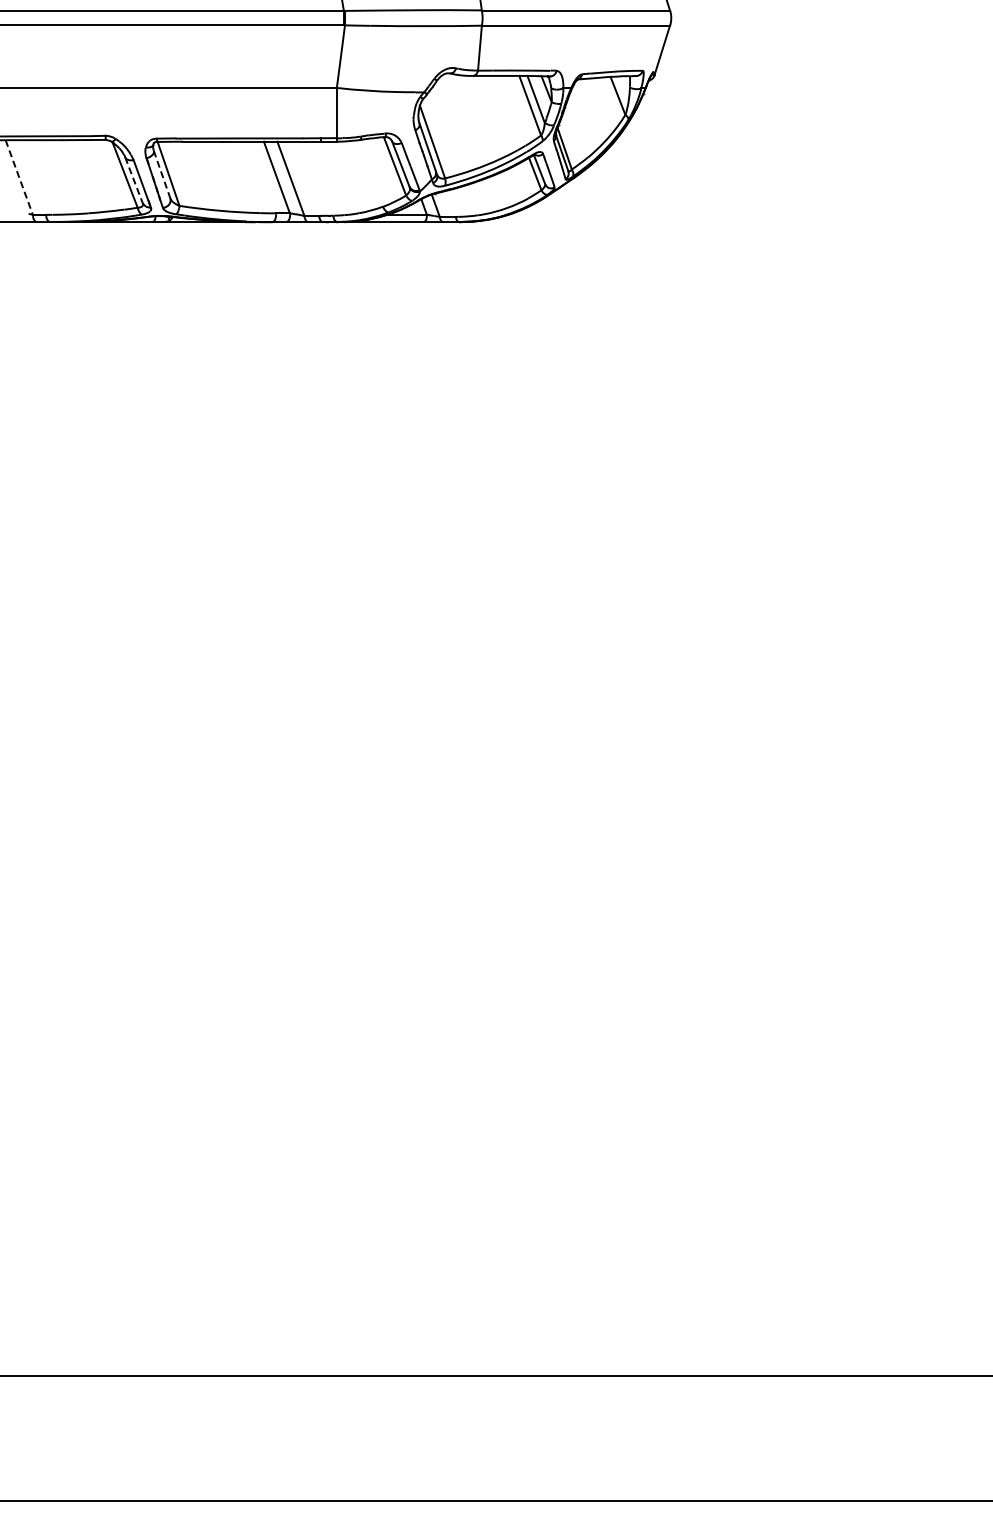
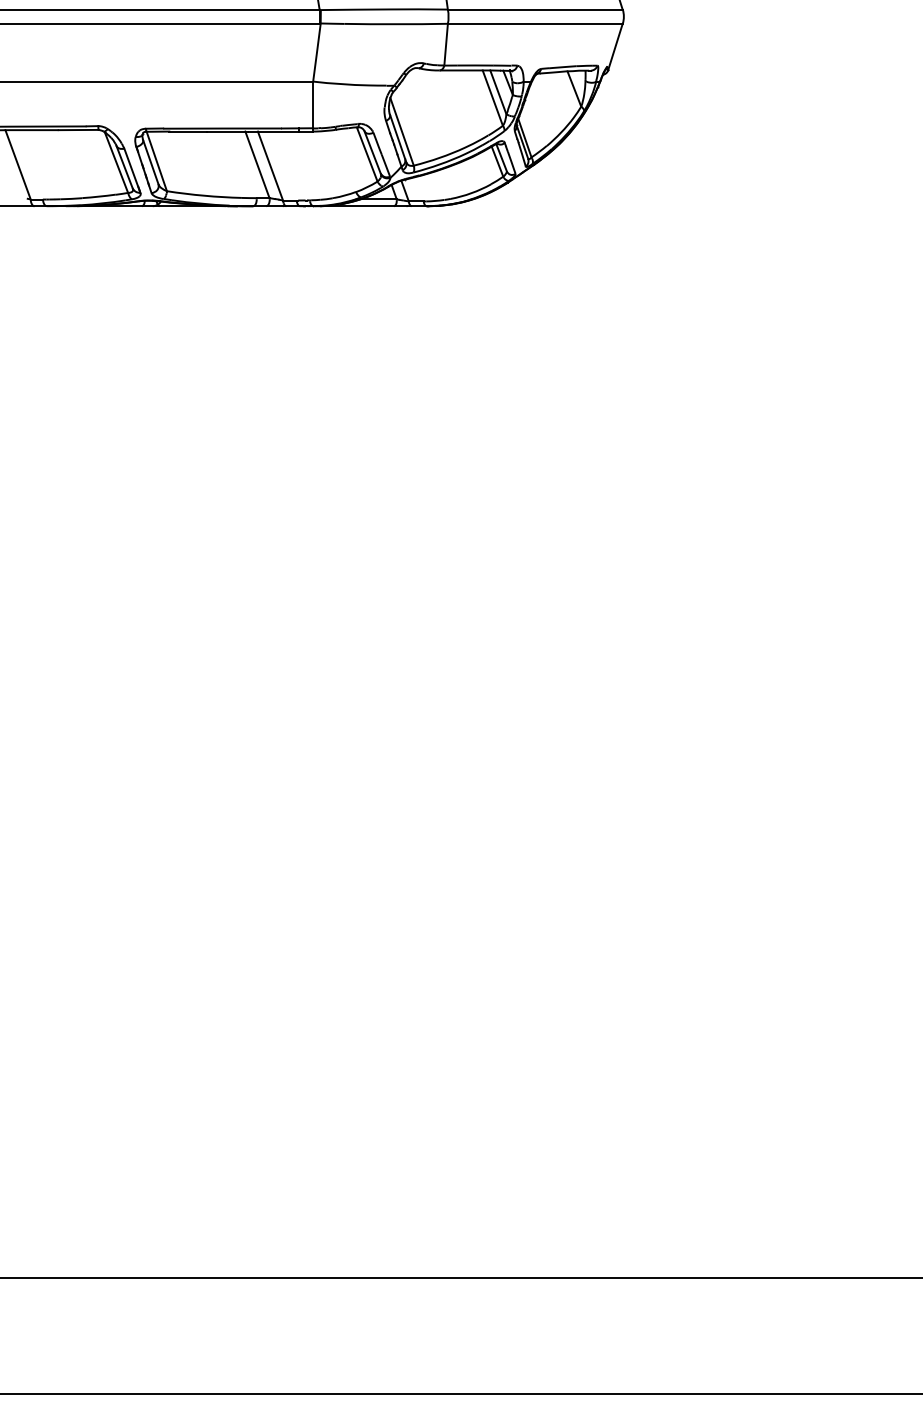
line: (162, 174) -> (151, 162), dashed -> solid
line: (19, 177) -> (18, 164), dashed -> solid
line: (134, 180) -> (125, 167), dashed -> solid

